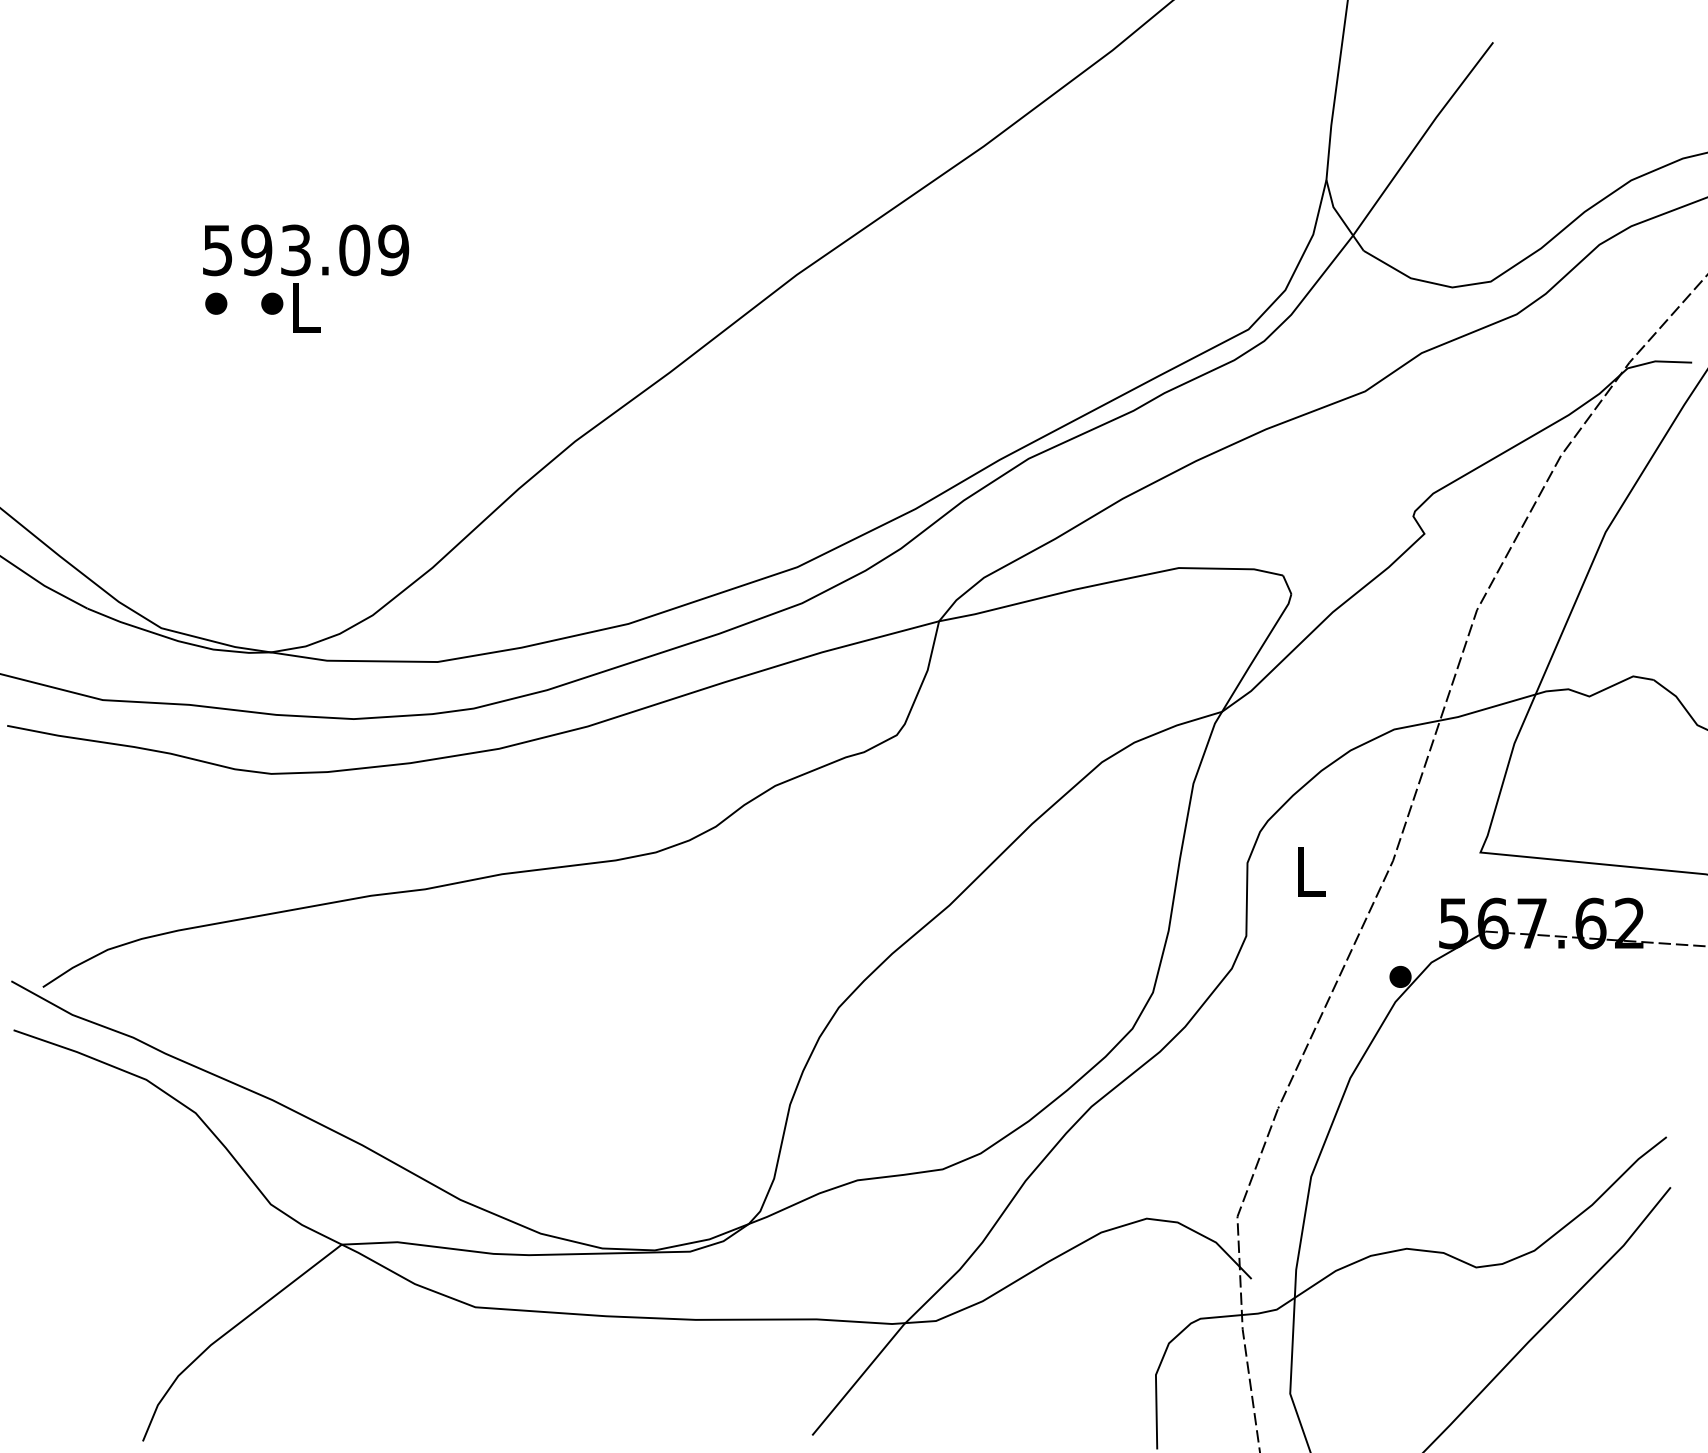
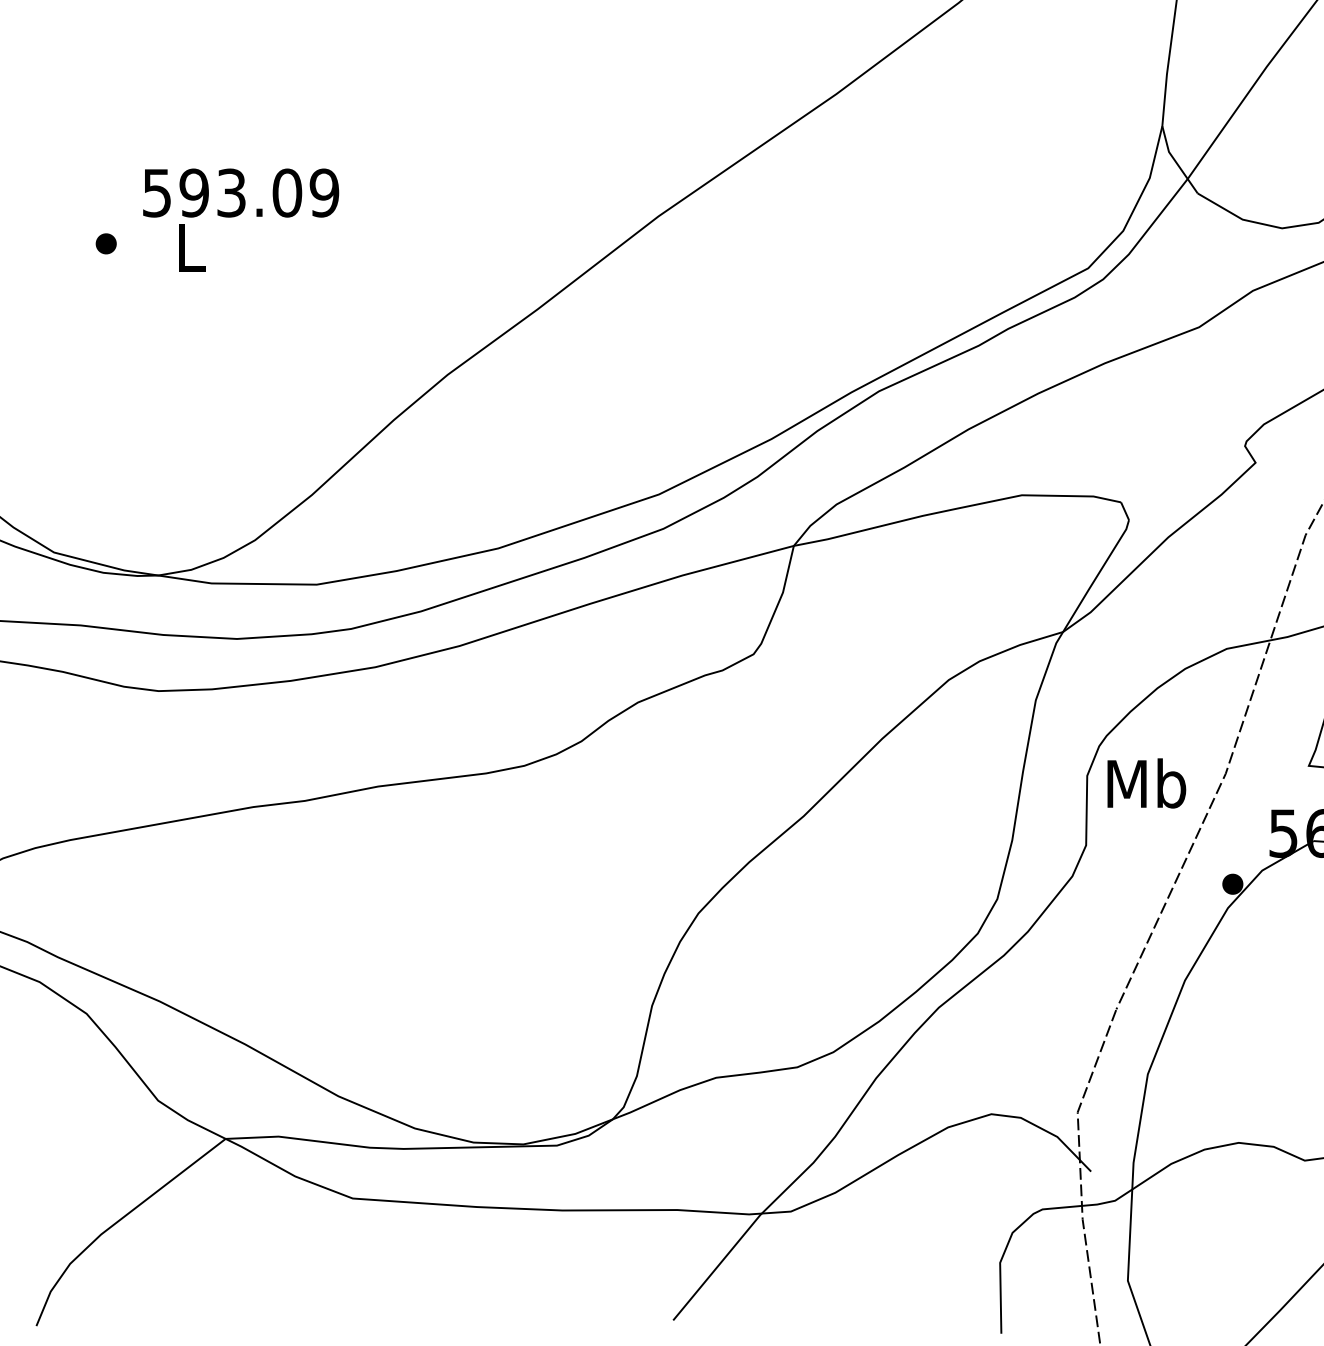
text: (306, 250) -> (241, 193), moved
part: (272, 303) -> (159, 243), removed
text: (1309, 870) -> (1146, 782), L -> Mb

